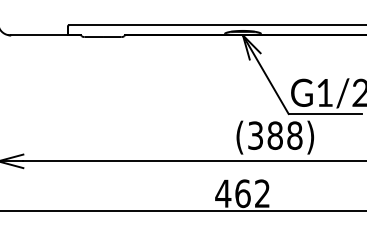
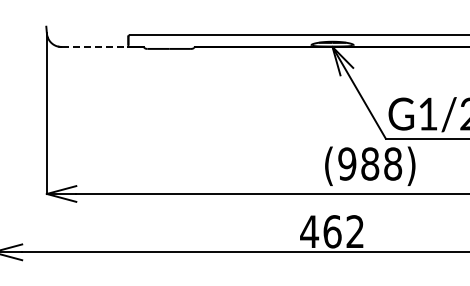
line: (39, 35) -> (95, 47), solid -> dashed
text: (255, 135) -> (347, 163), (388) -> (988)

